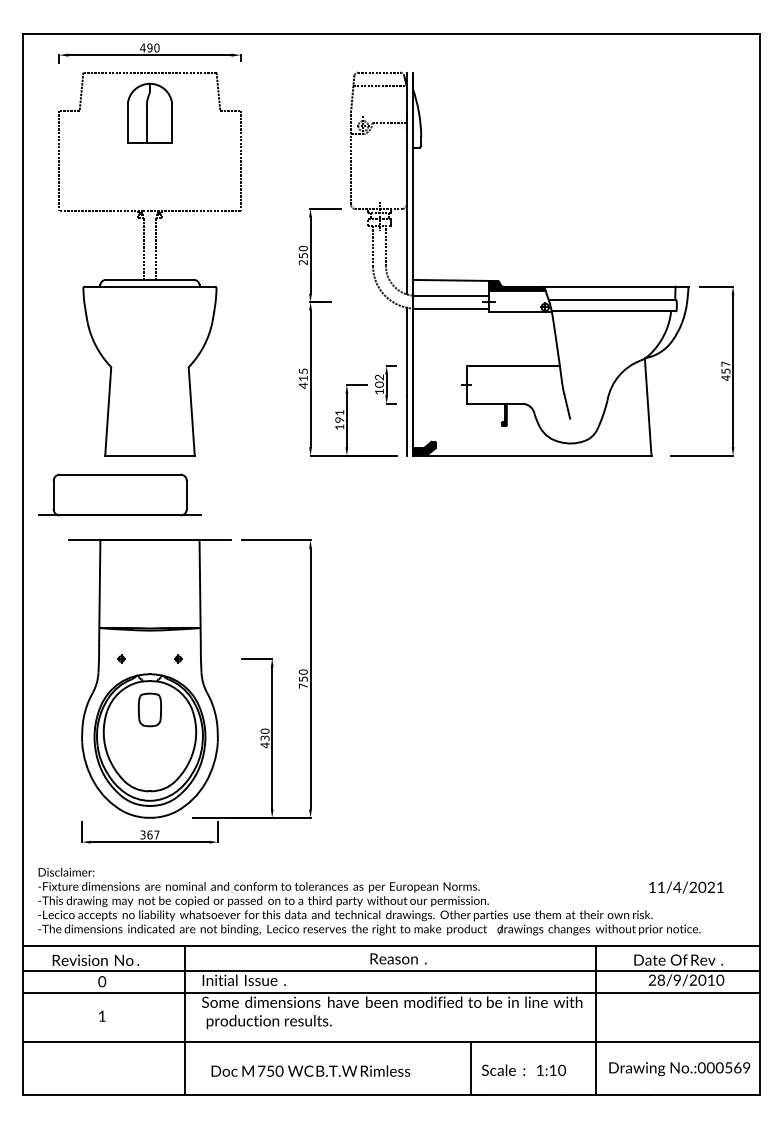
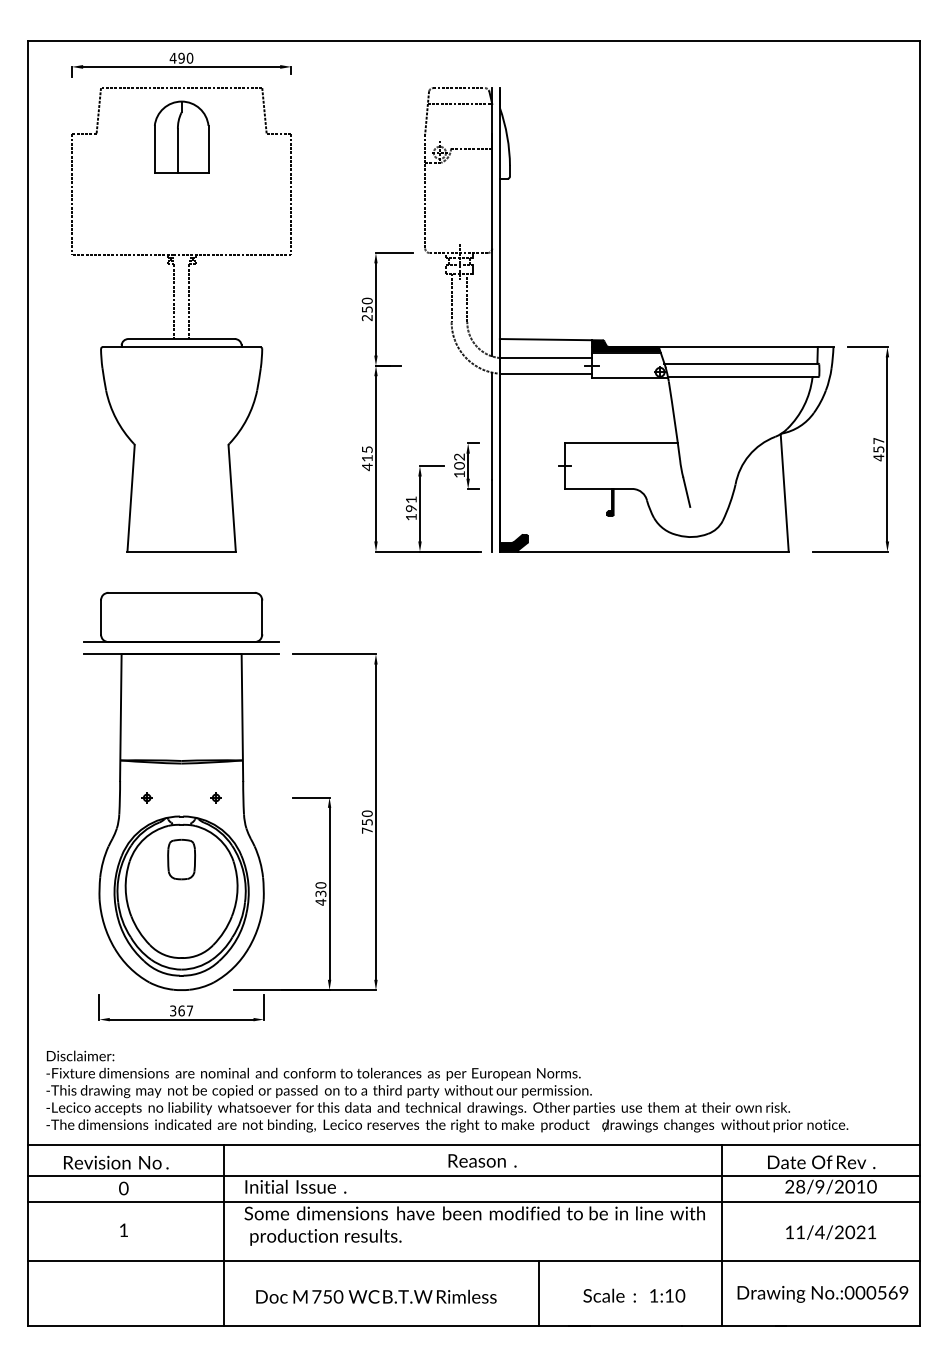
part: (120, 495) -> (181, 617), moved
text: (686, 887) -> (831, 1232), moved
line: (471, 1068) -> (538, 1293), moved

